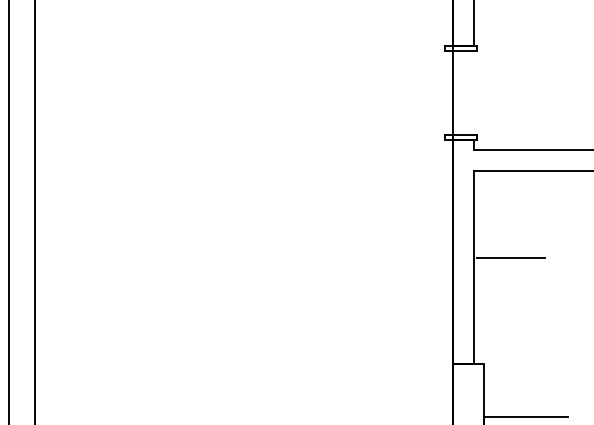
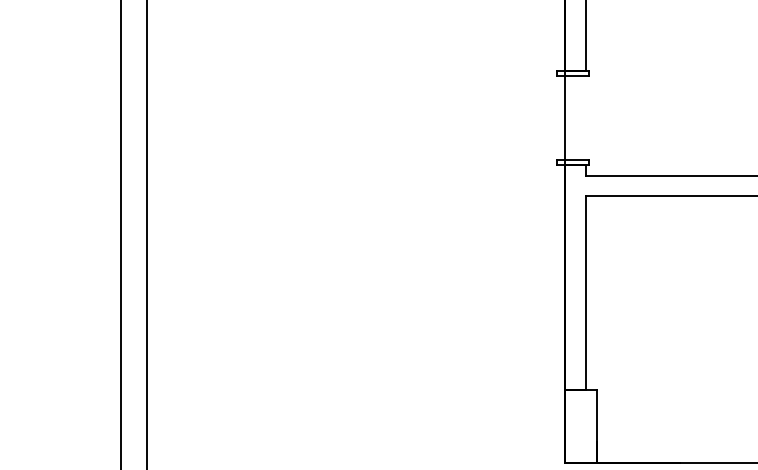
line: (511, 258) -> (623, 283), removed
line: (526, 416) -> (638, 441), removed

